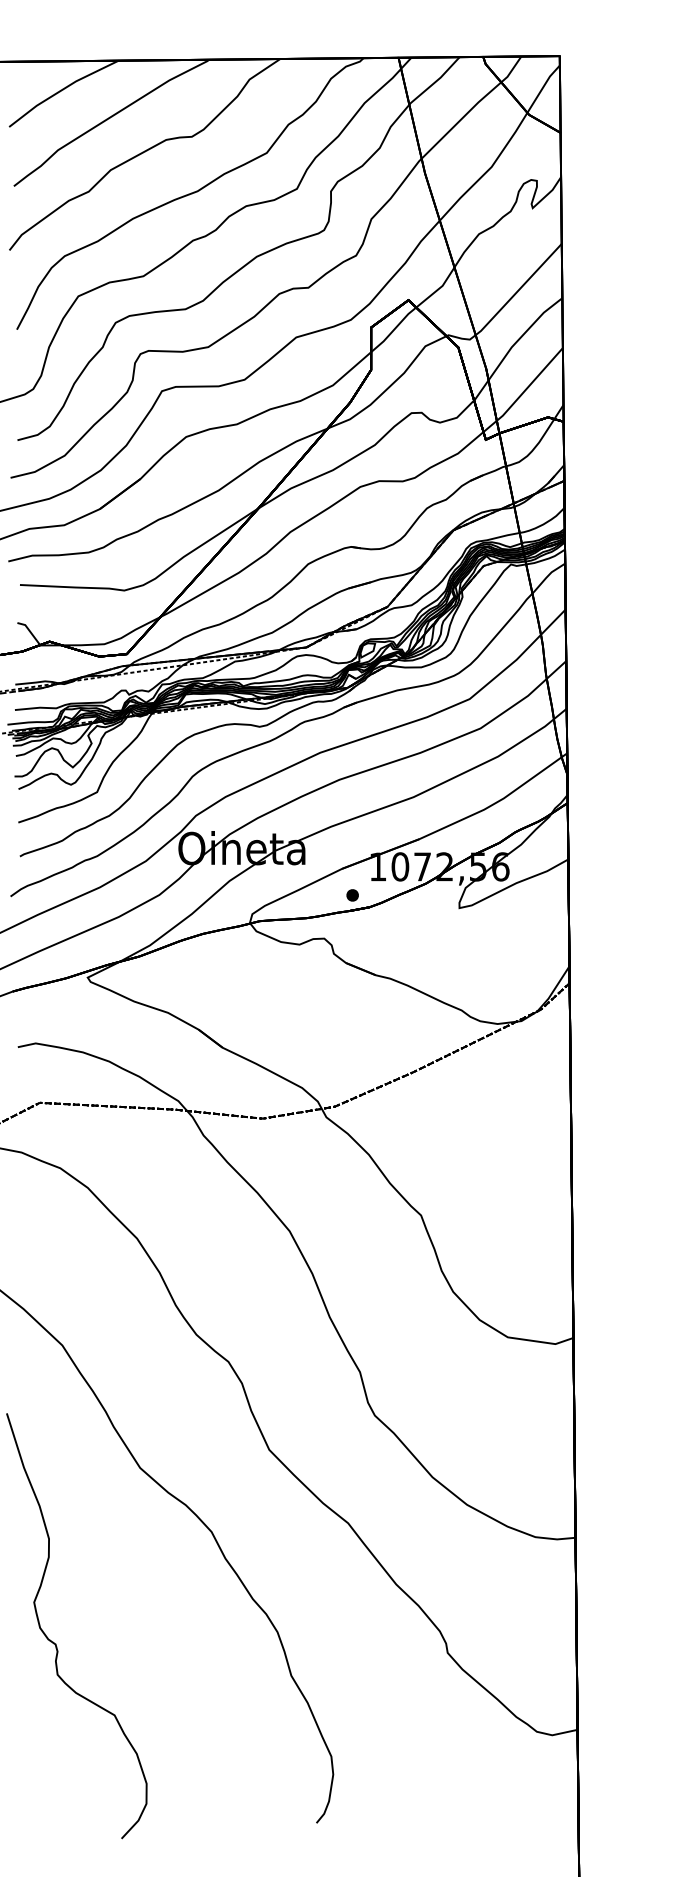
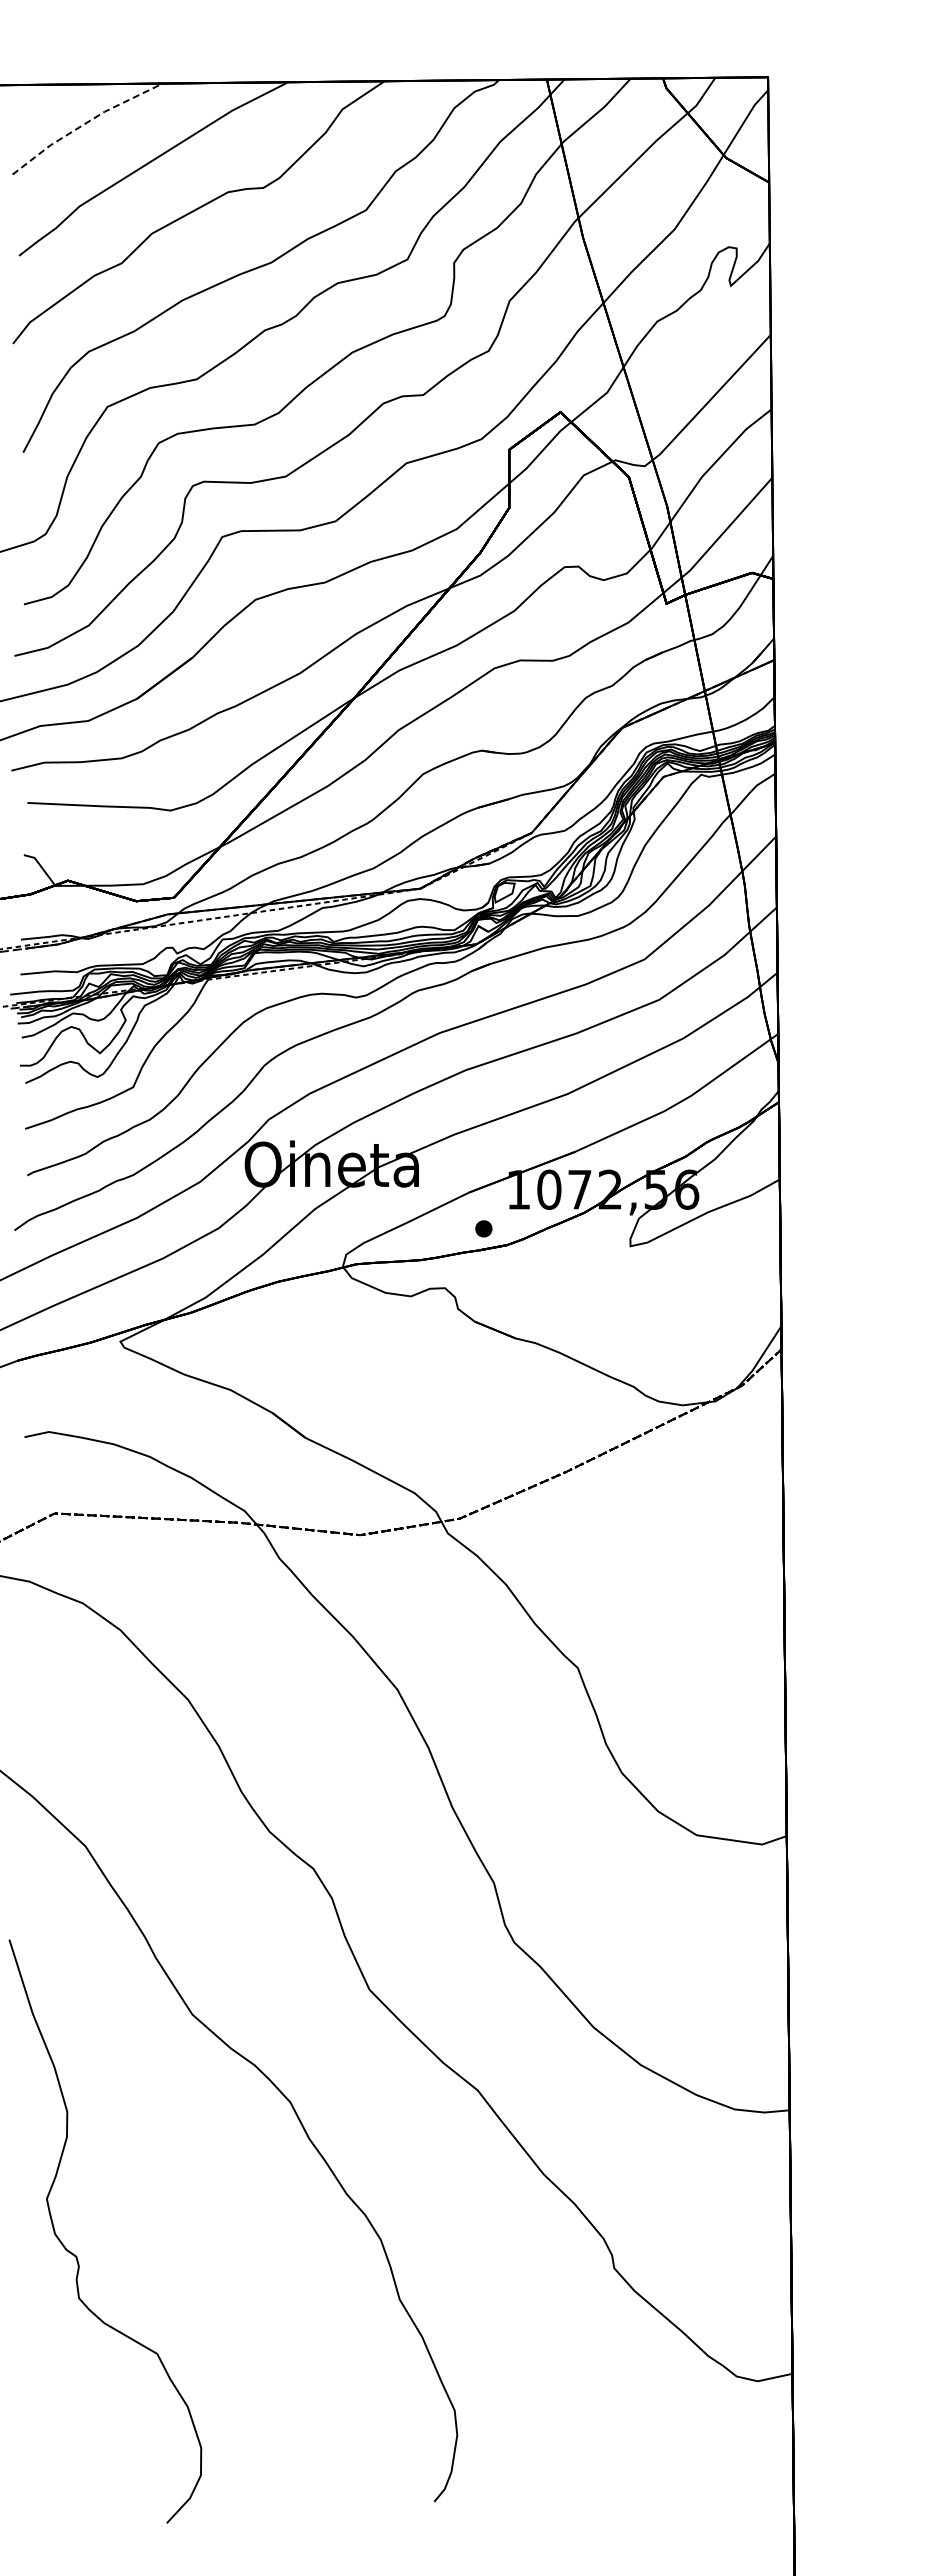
line: (62, 89) -> (85, 123), solid -> dashed

